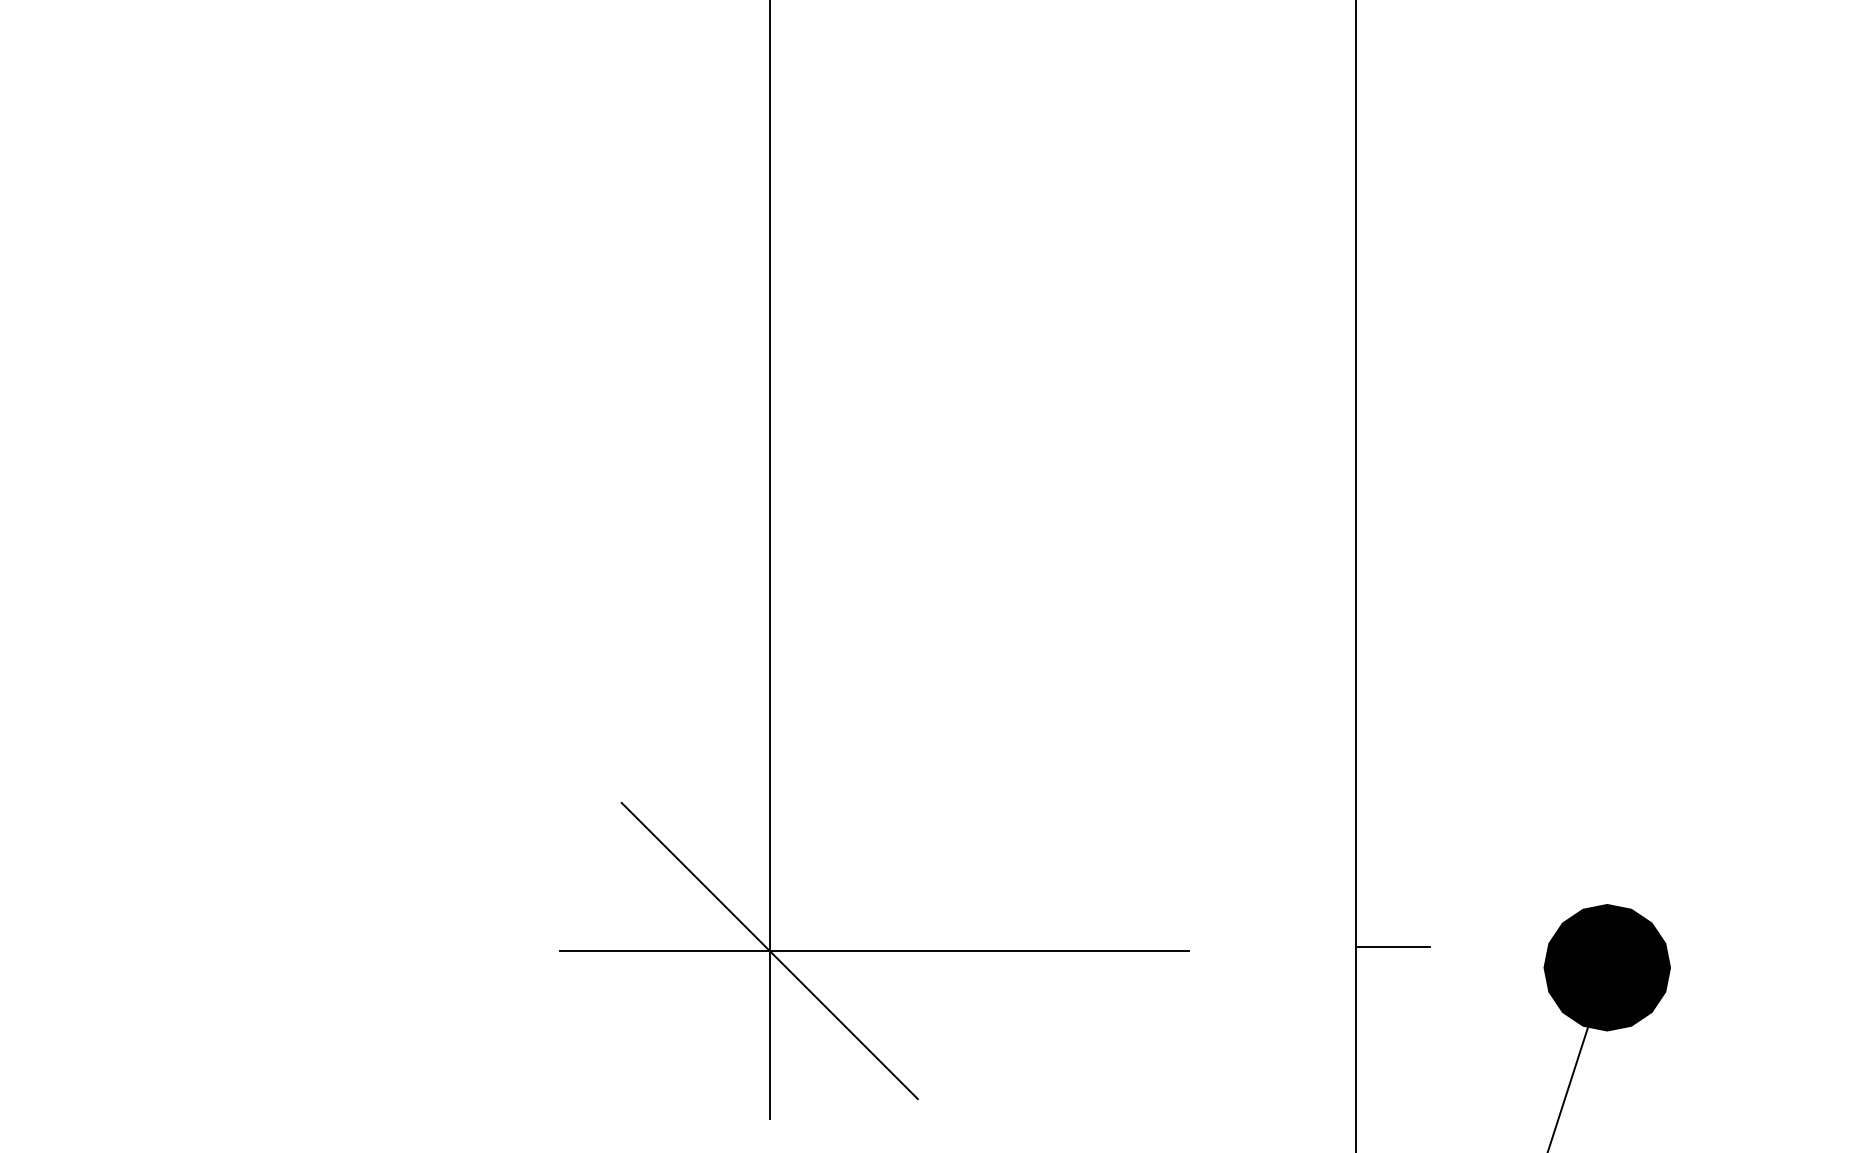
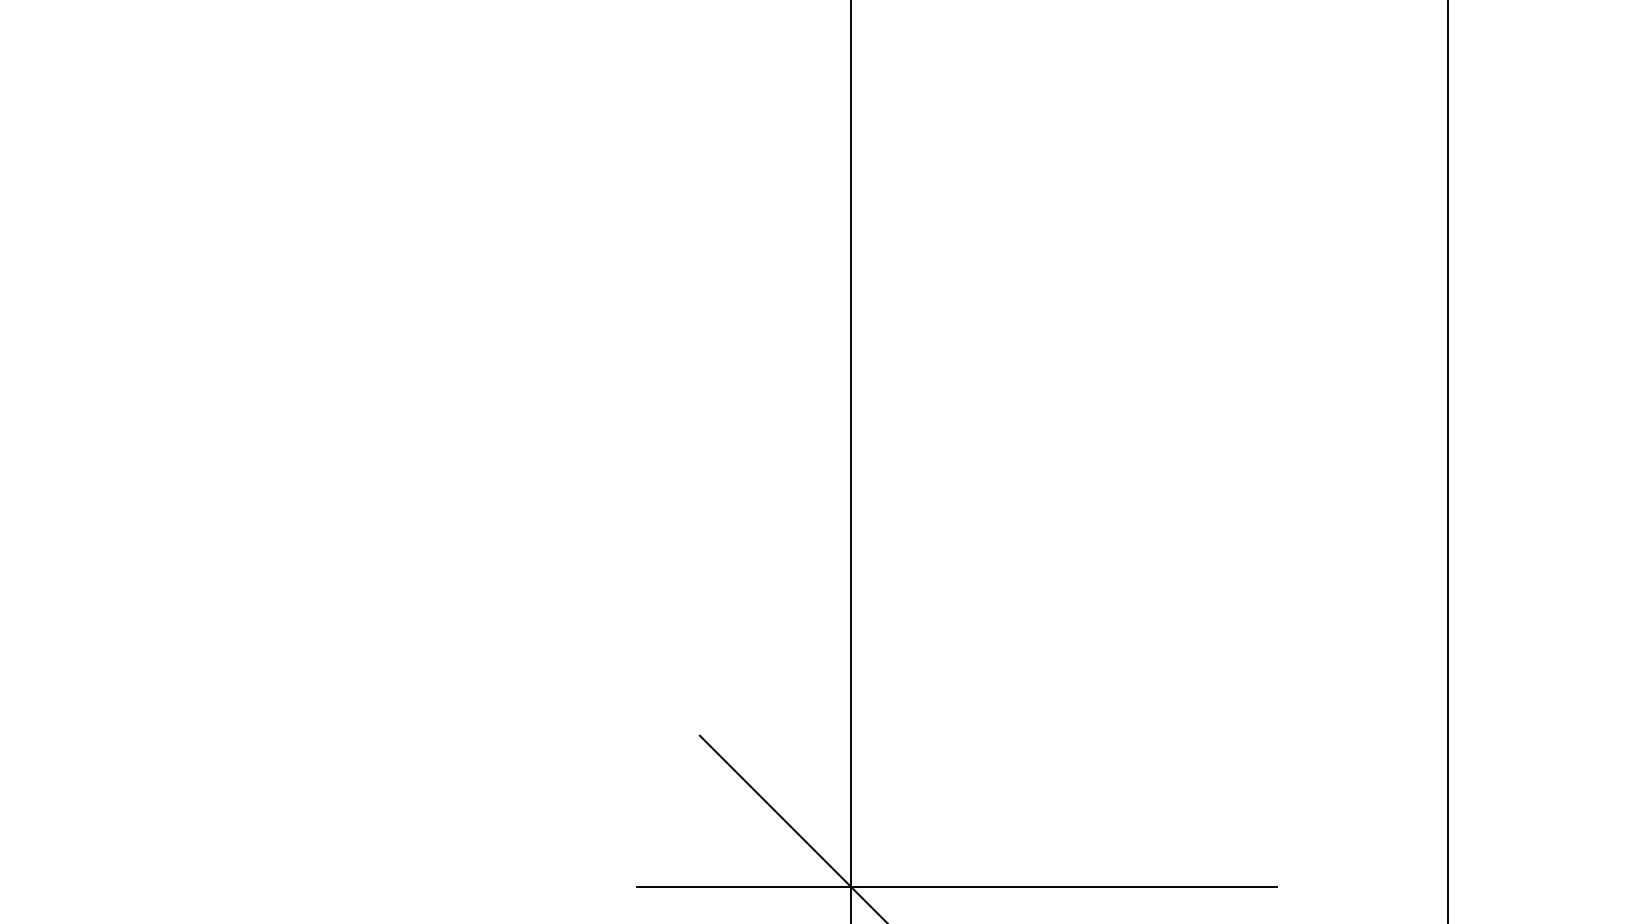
line: (1392, 947) -> (1485, 883), removed

